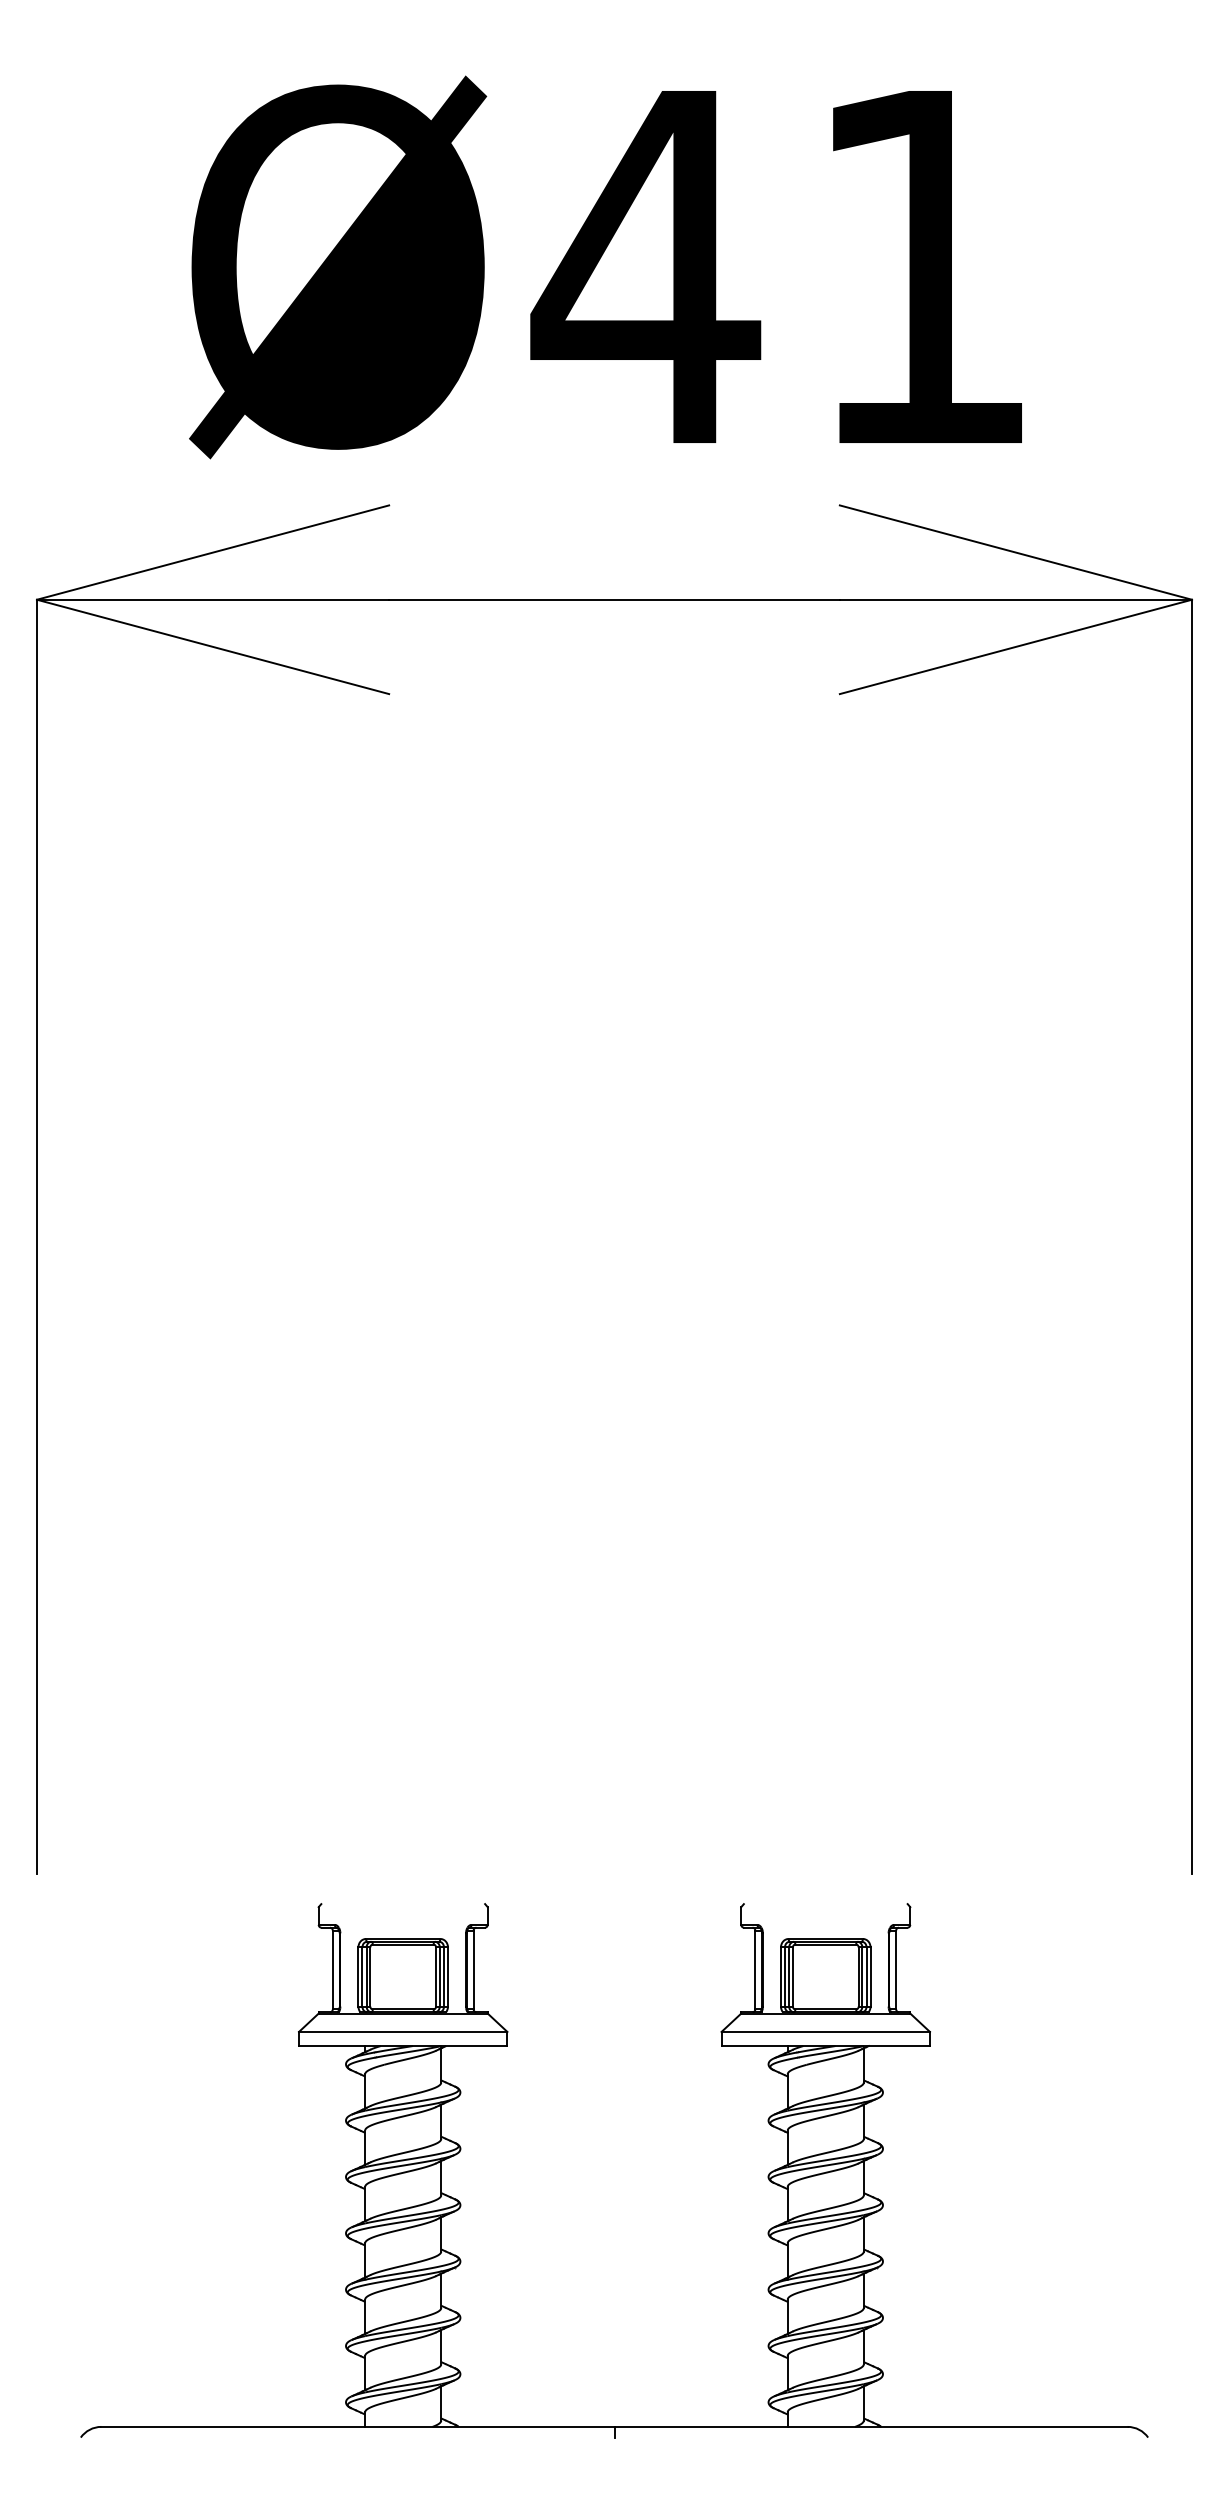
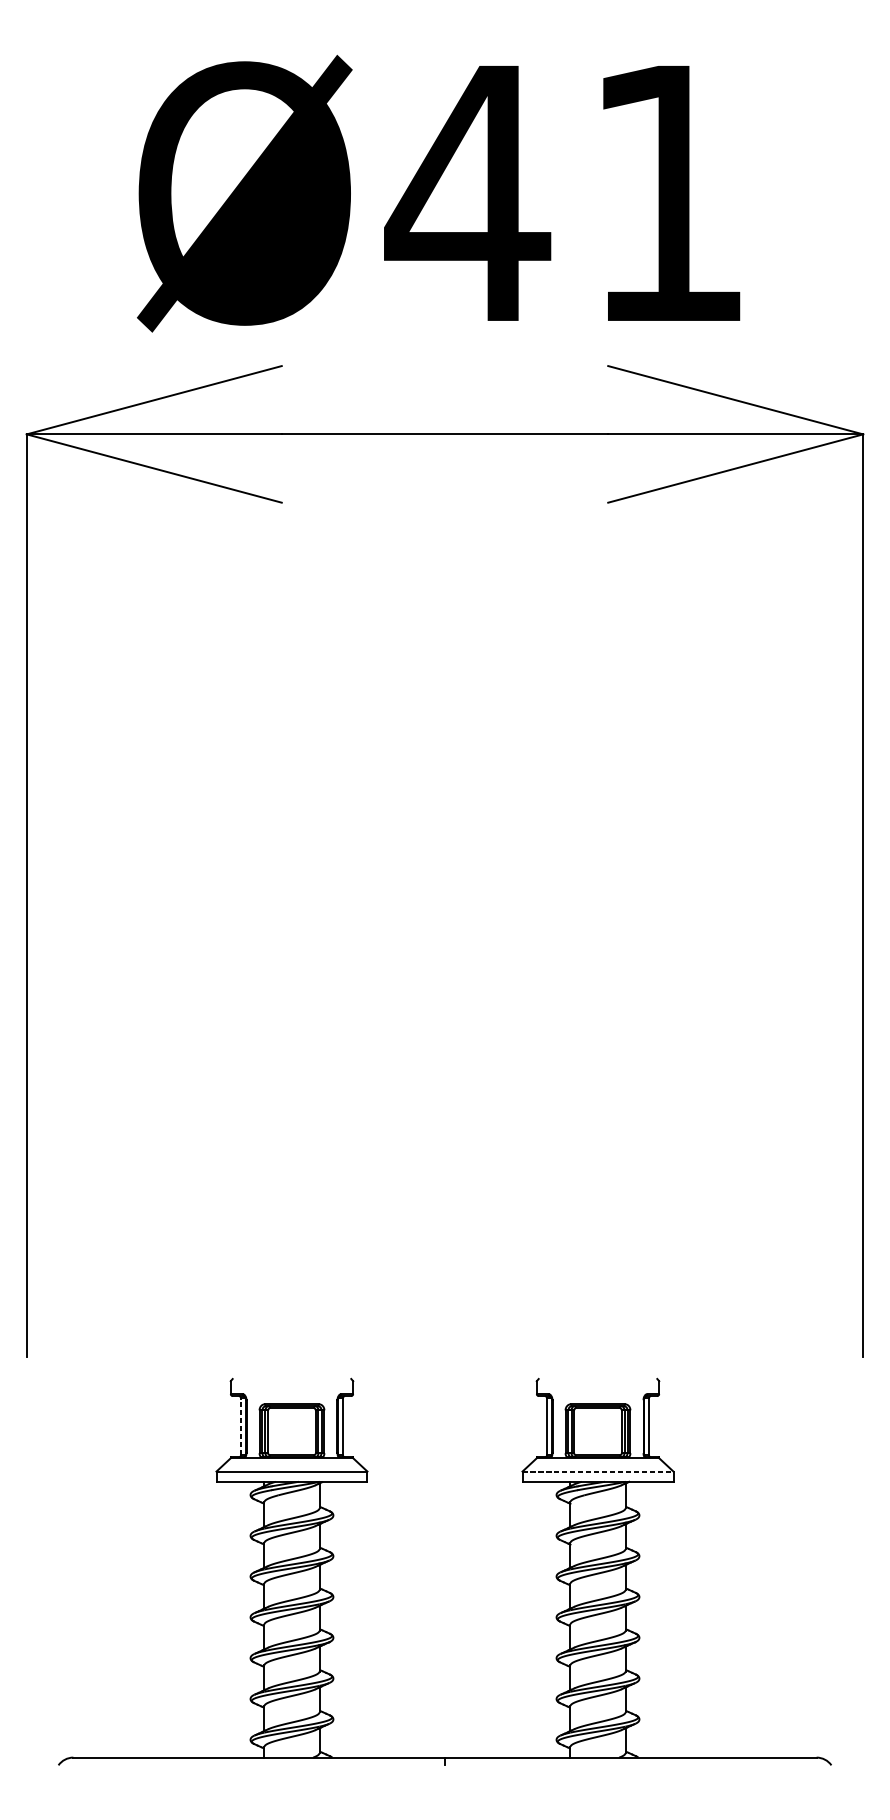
line: (332, 1969) -> (240, 1426), solid -> dashed
line: (826, 2031) -> (598, 1471), solid -> dashed

